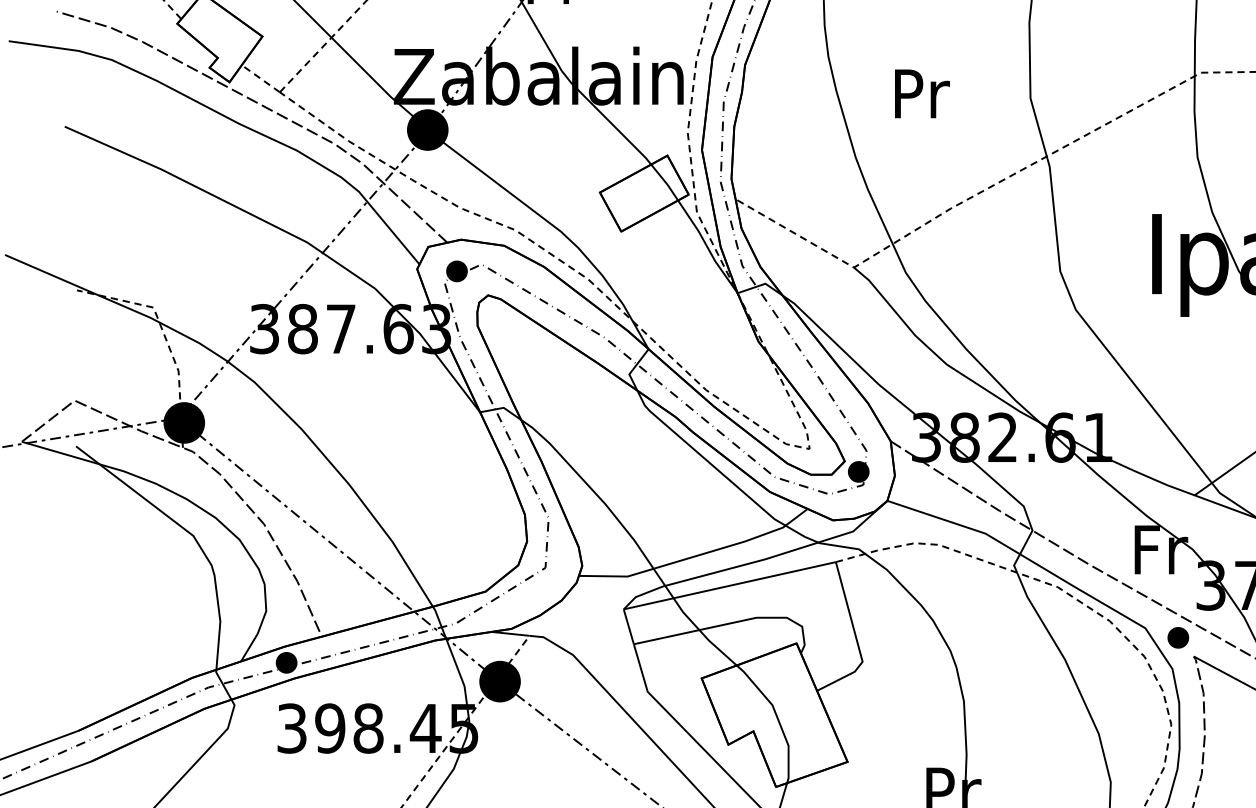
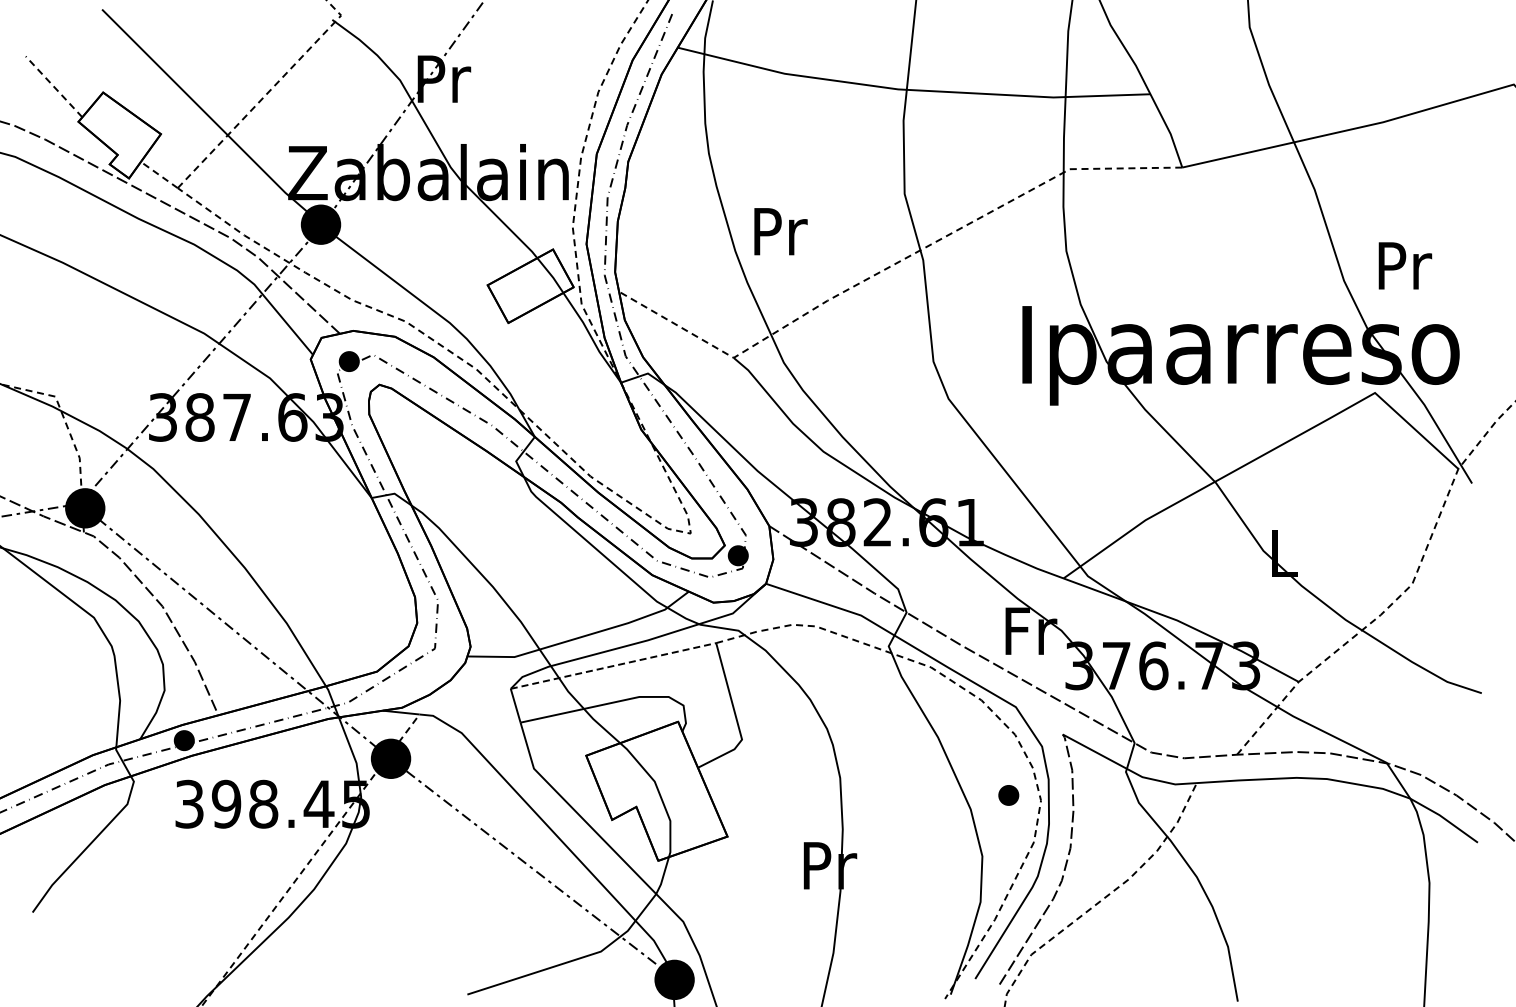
text: (921, 93) -> (780, 231), moved
line: (729, 585) -> (613, 665), solid -> dashed
part: (1178, 637) -> (1008, 795), moved

